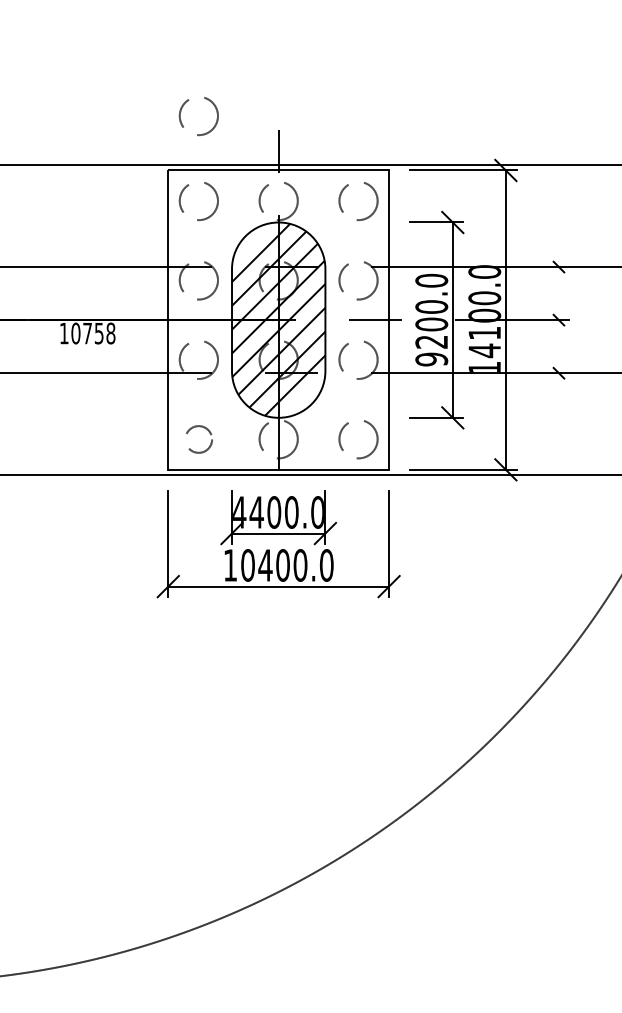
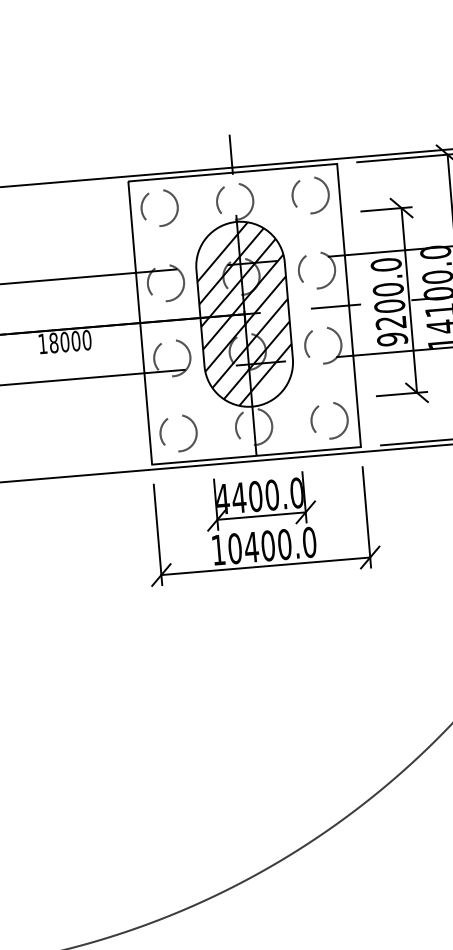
circle: (198, 116) -> (152, 128), removed
text: (93, 333) -> (70, 341), 10758 -> 18000
circle: (198, 439) -> (178, 433), size x1.43

